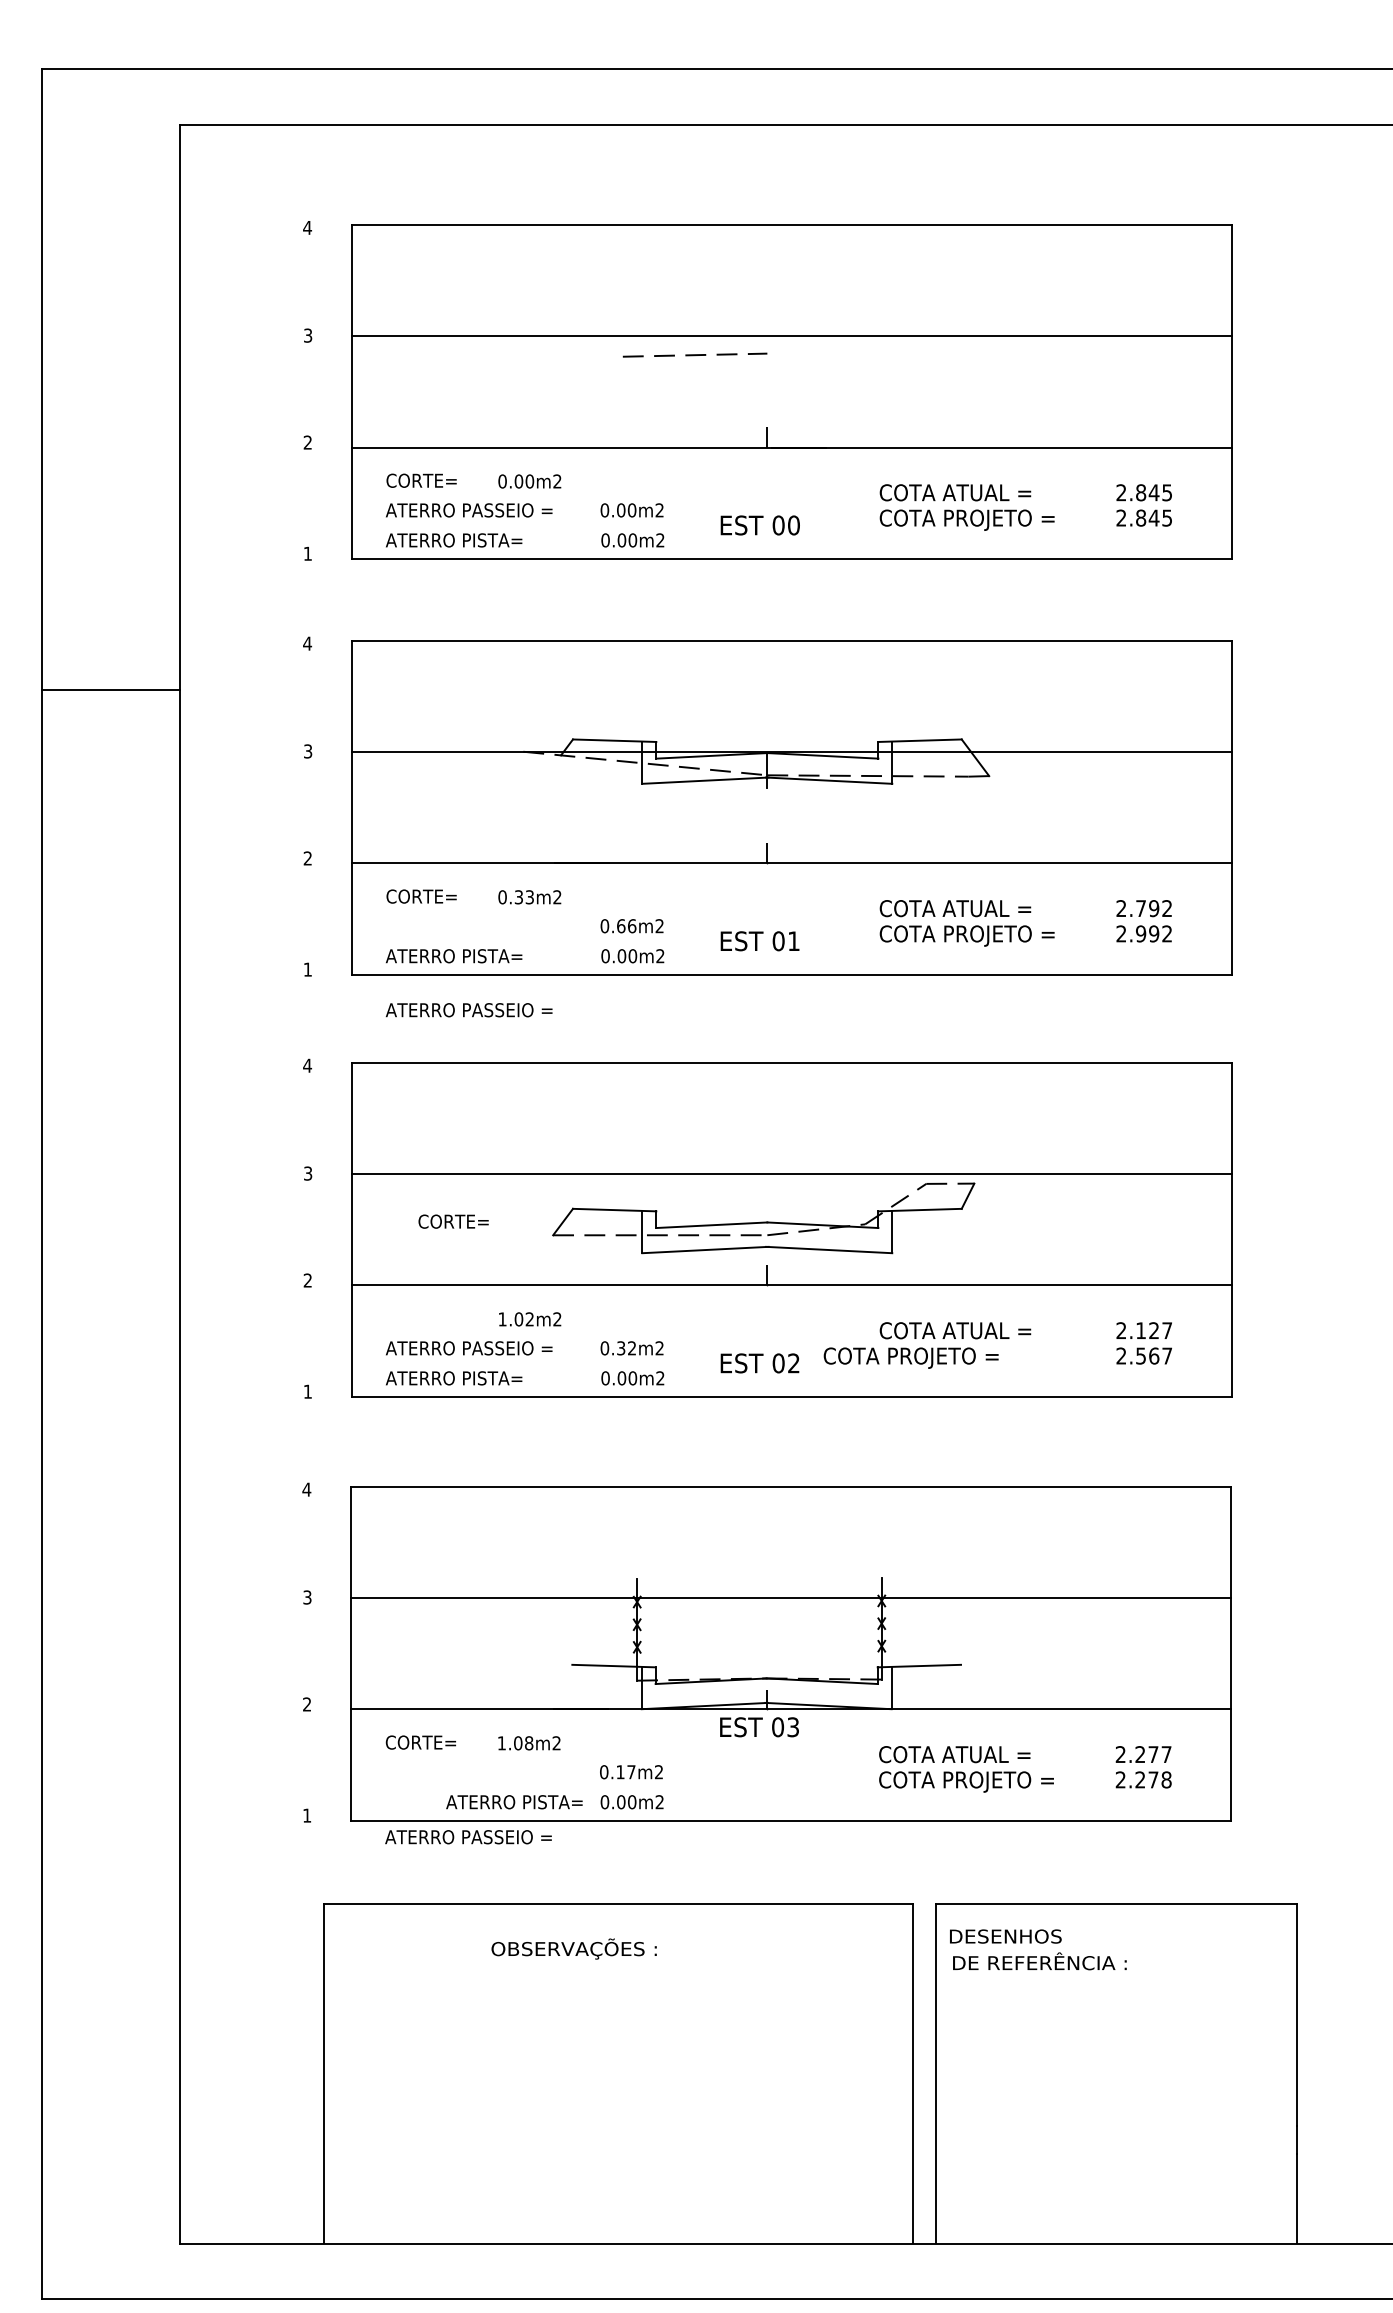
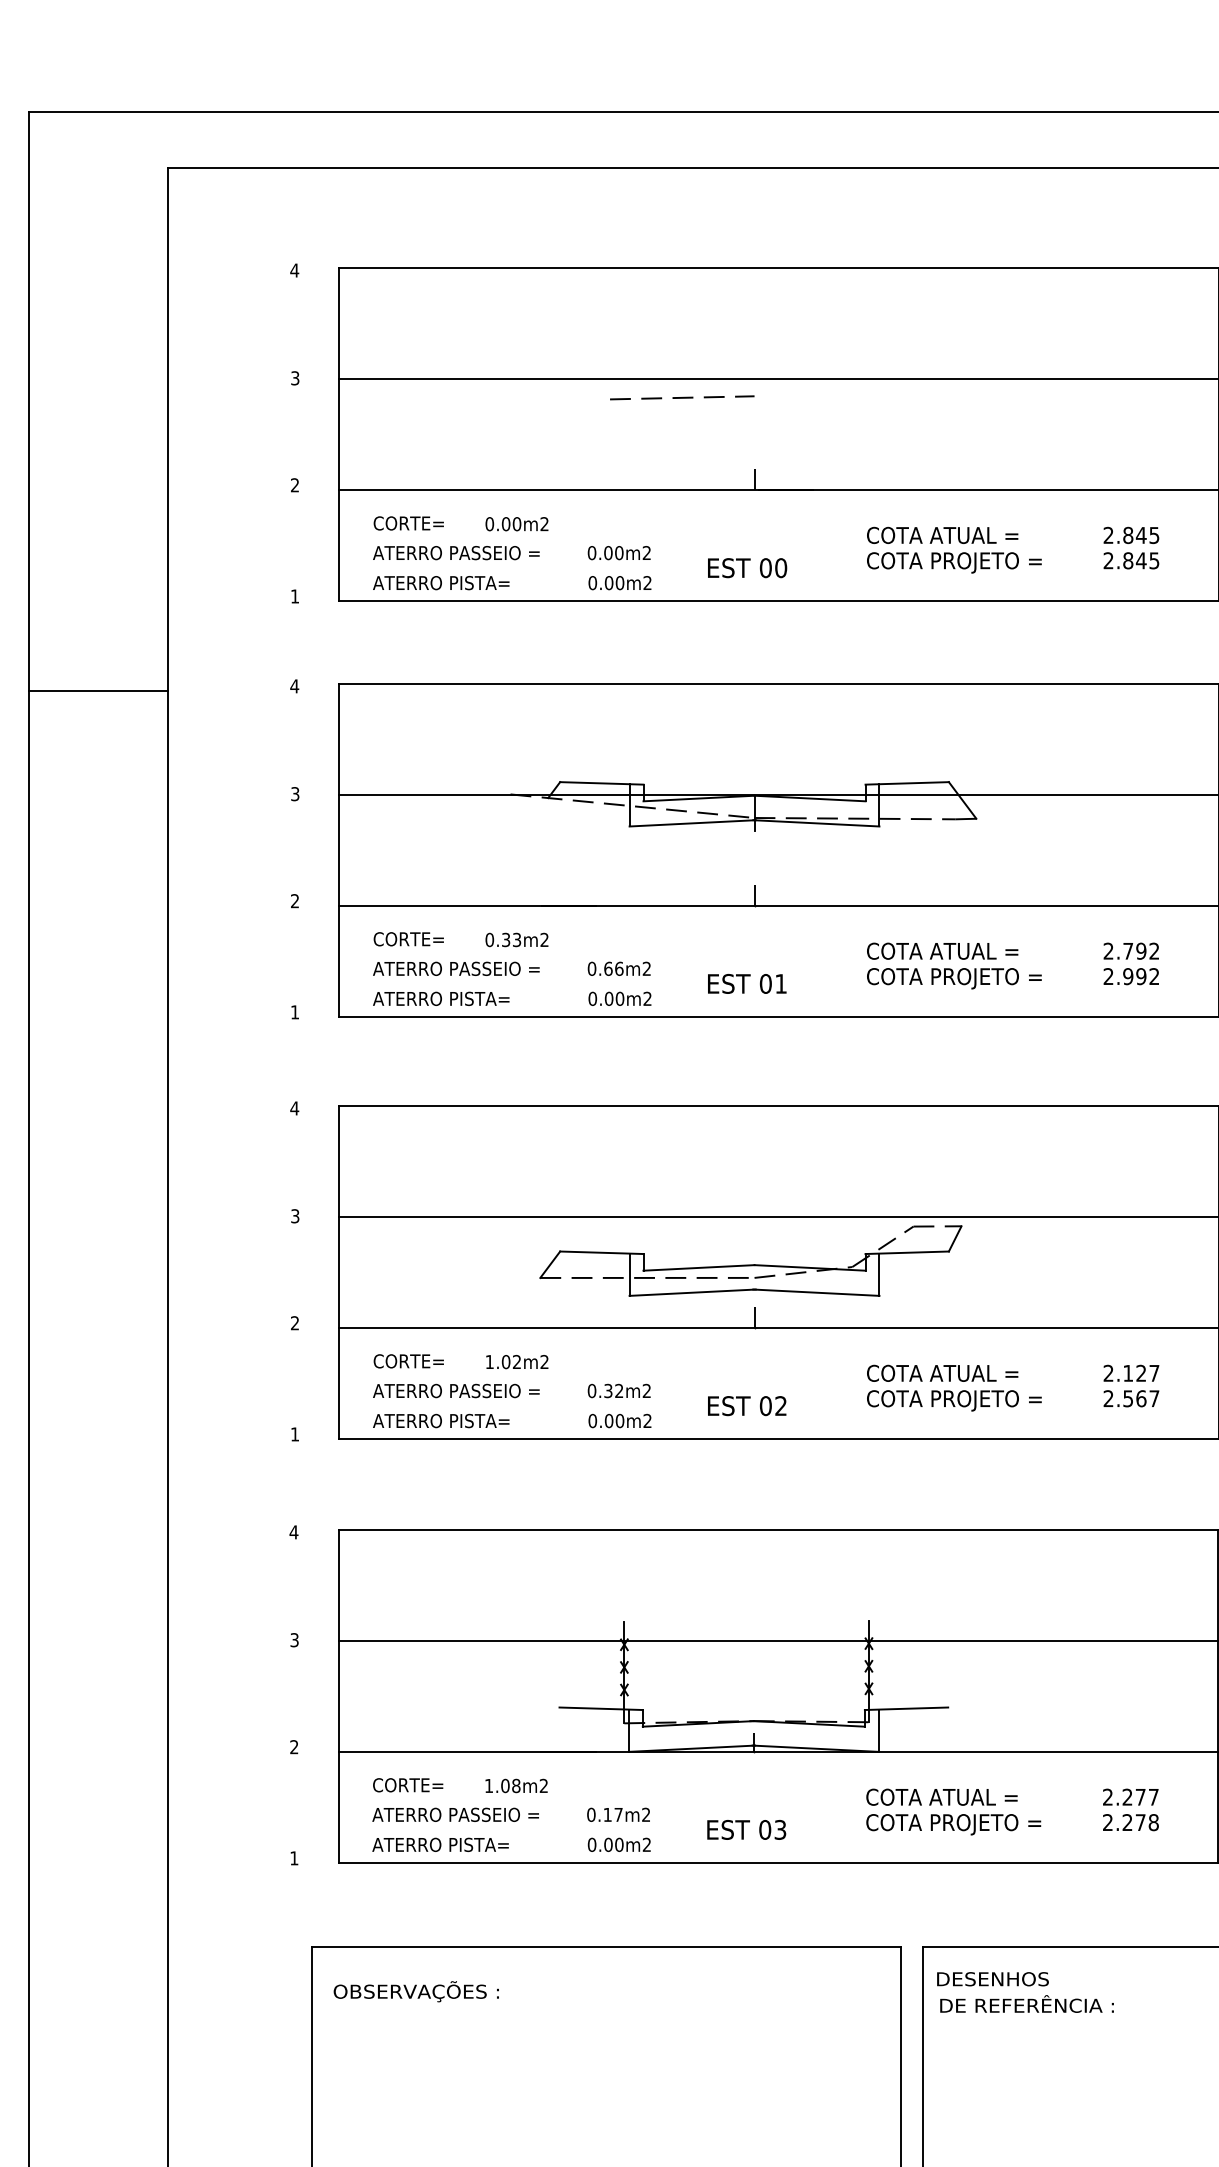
line: (110, 690) -> (97, 691), moved
text: (469, 1010) -> (456, 969), moved
text: (453, 1221) -> (408, 1361), moved
text: (910, 1357) -> (953, 1400), moved
text: (759, 1727) -> (746, 1830), moved
text: (514, 1802) -> (440, 1845), moved
text: (468, 1837) -> (455, 1815), moved
text: (573, 1948) -> (415, 1991), moved

